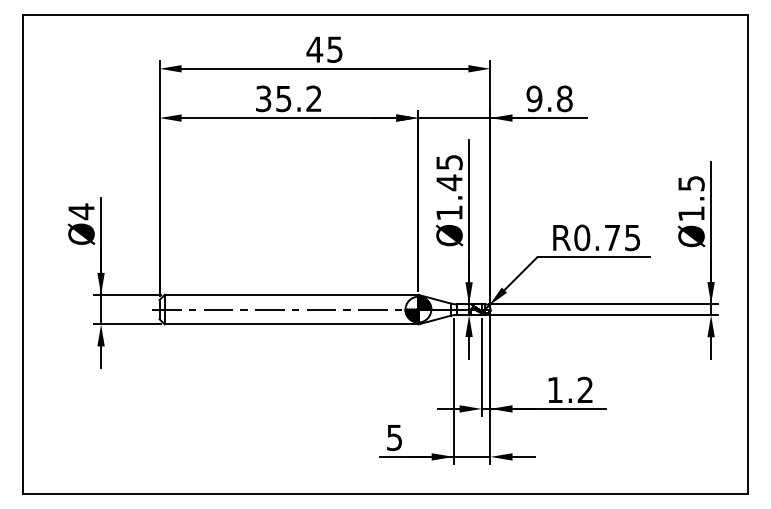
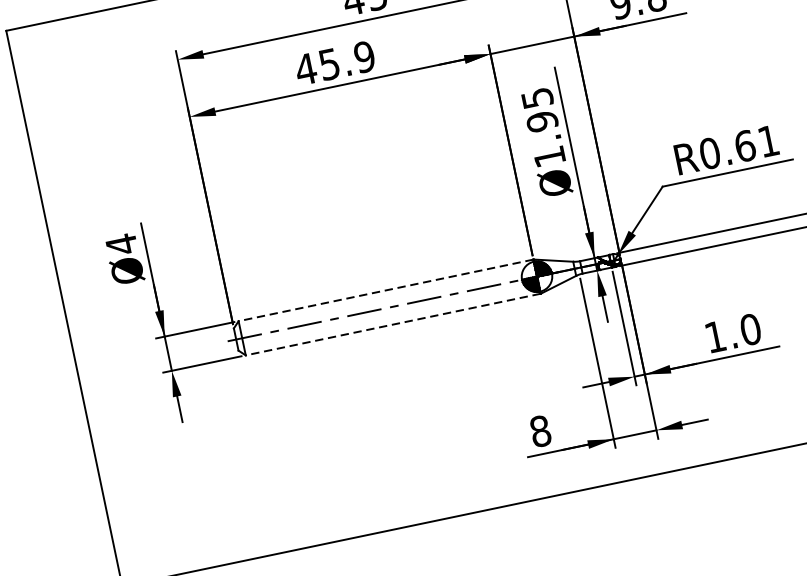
text: (288, 98) -> (334, 62), 35.2 -> 45.9
text: (449, 182) -> (542, 121), Ø1.45 -> Ø1.95
text: (622, 237) -> (756, 143), R0.75 -> R0.61
line: (291, 294) -> (385, 289), solid -> dashed
line: (291, 324) -> (393, 324), solid -> dashed
text: (585, 389) -> (750, 328), 1.2 -> 1.0
text: (394, 437) -> (540, 431), 5 -> 8

